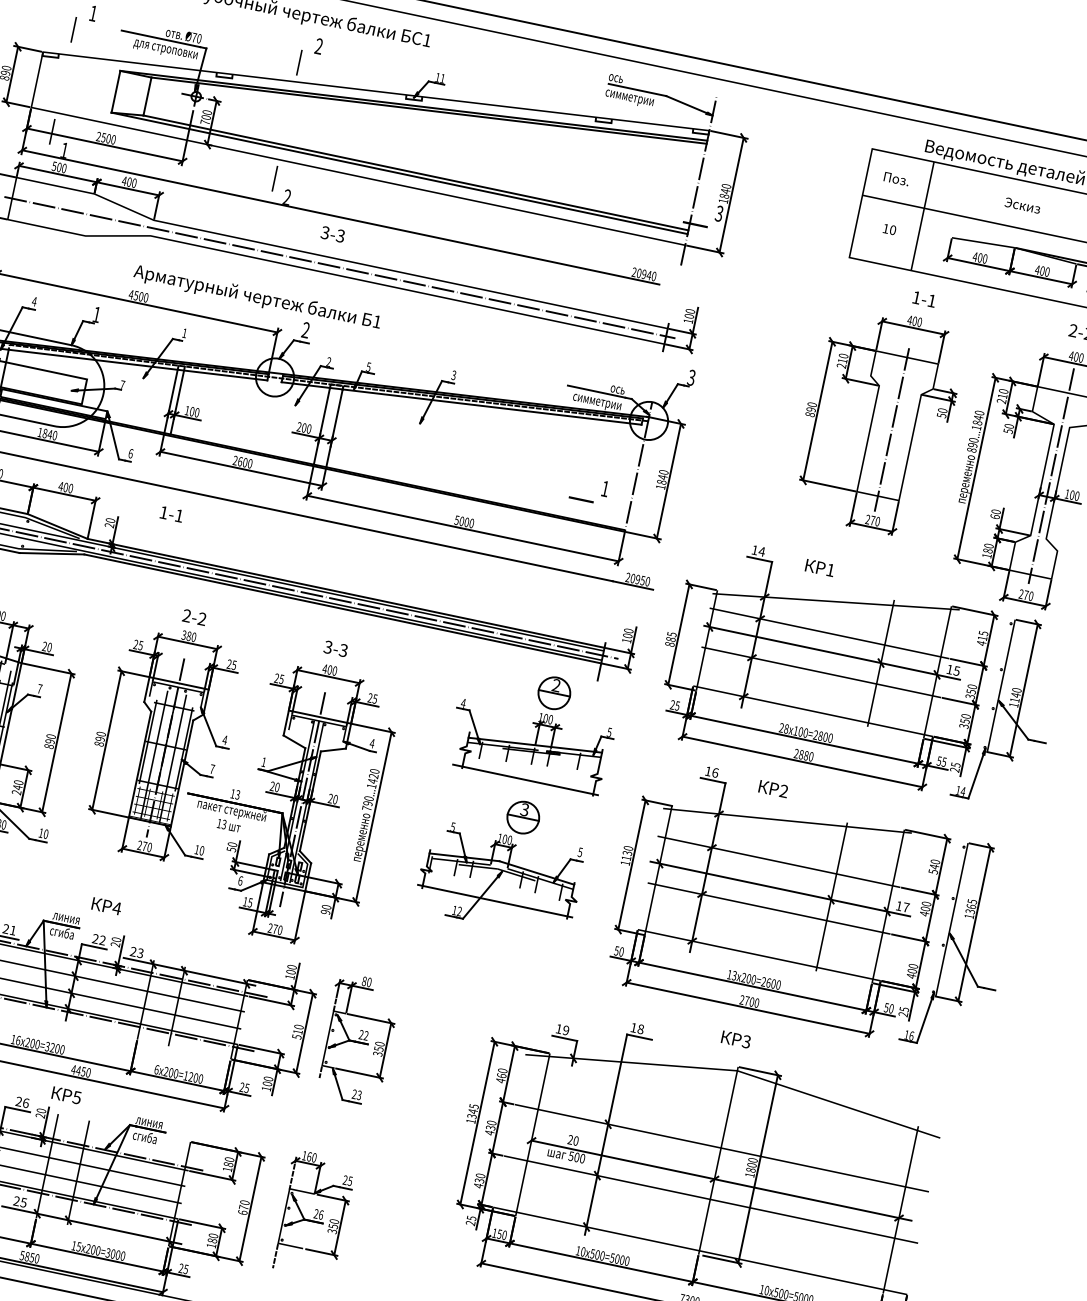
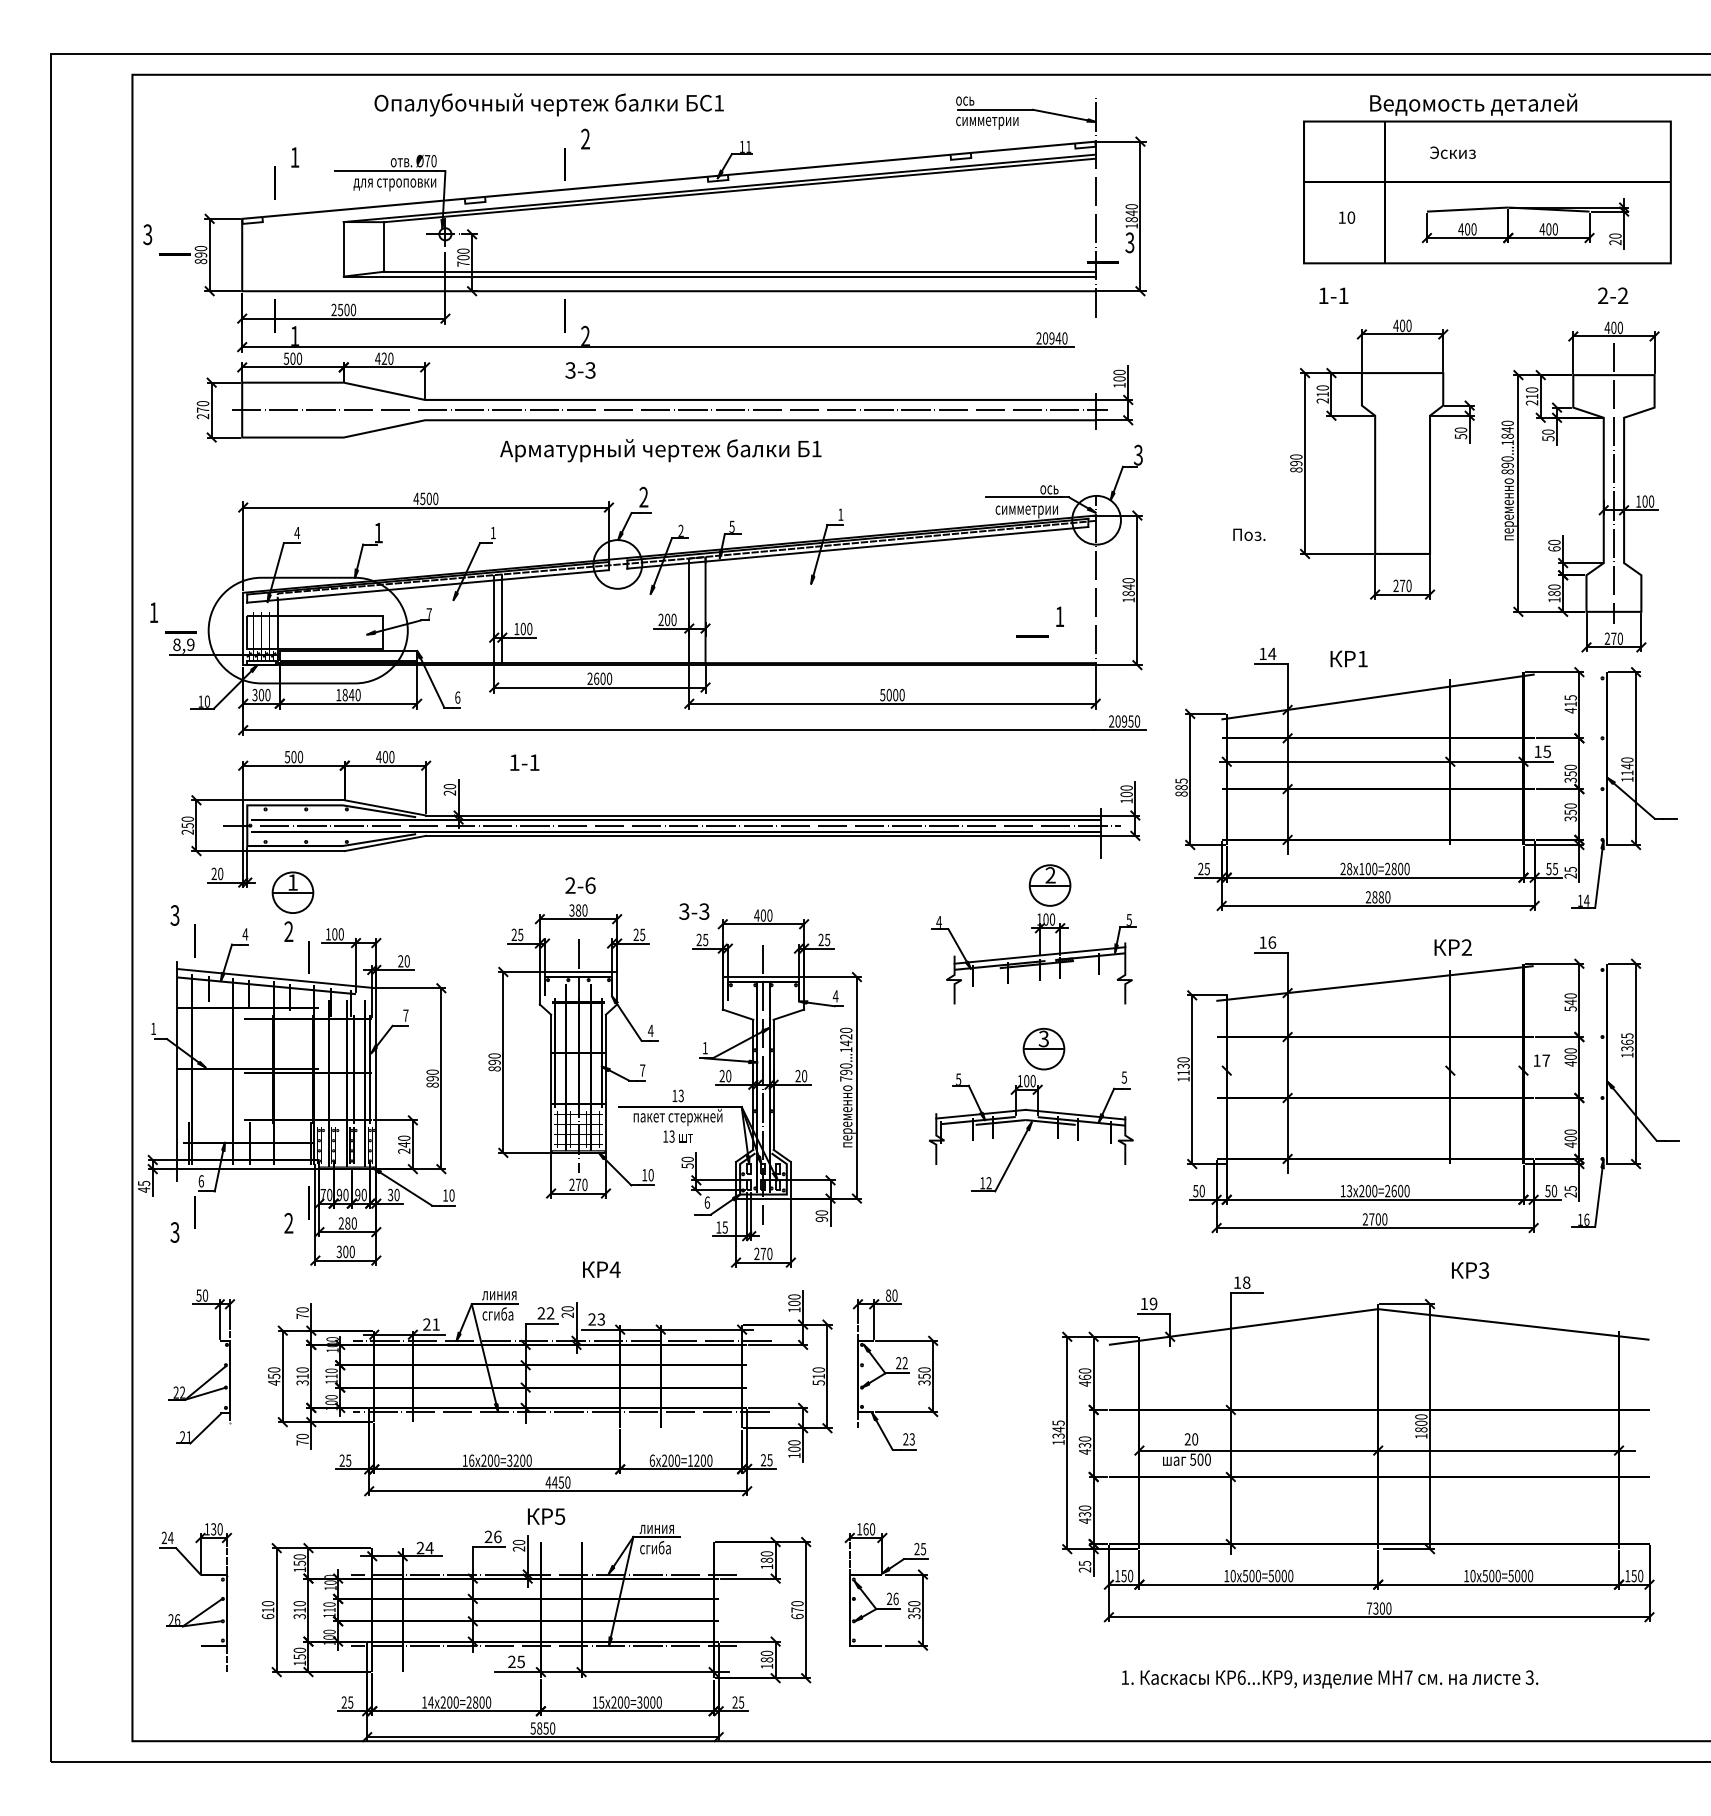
text: (896, 178) -> (1249, 534), moved
text: (129, 182) -> (384, 358), 400 -> 420
text: (1022, 205) -> (1452, 152), moved
text: (332, 234) -> (580, 370), moved
text: (257, 297) -> (660, 450), moved
text: (924, 299) -> (1333, 295), moved
text: (453, 375) -> (840, 514), 3 -> 1
line: (891, 429) -> (1402, 467), removed
text: (202, 619) -> (590, 885), 2-2 -> 2-6
text: (336, 648) -> (694, 911), moved
line: (525, 779) -> (1036, 1001), removed
text: (773, 788) -> (1452, 947), moved
line: (779, 888) -> (1383, 1070), removed
line: (494, 900) -> (1030, 1160), removed
text: (106, 906) -> (601, 1269), moved
text: (736, 1039) -> (1470, 1270), moved
line: (275, 1256) -> (849, 1662), removed

